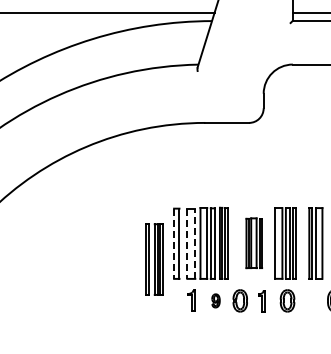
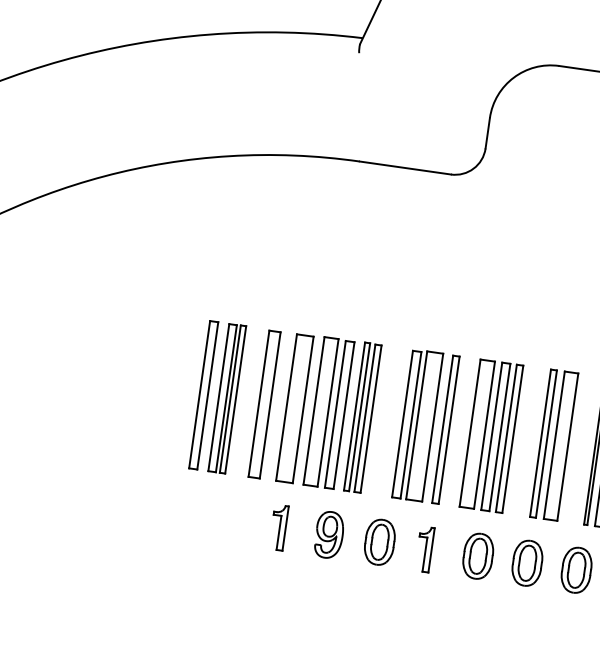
part: (254, 242) -> (426, 424), size x1.43
line: (195, 243) -> (303, 409), dashed -> solid
line: (174, 244) -> (259, 405), dashed -> solid
line: (187, 244) -> (286, 409), dashed -> solid
part: (154, 259) -> (218, 397), moved
part: (215, 300) -> (328, 534), size x1.67
part: (310, 300) -> (526, 562), added

